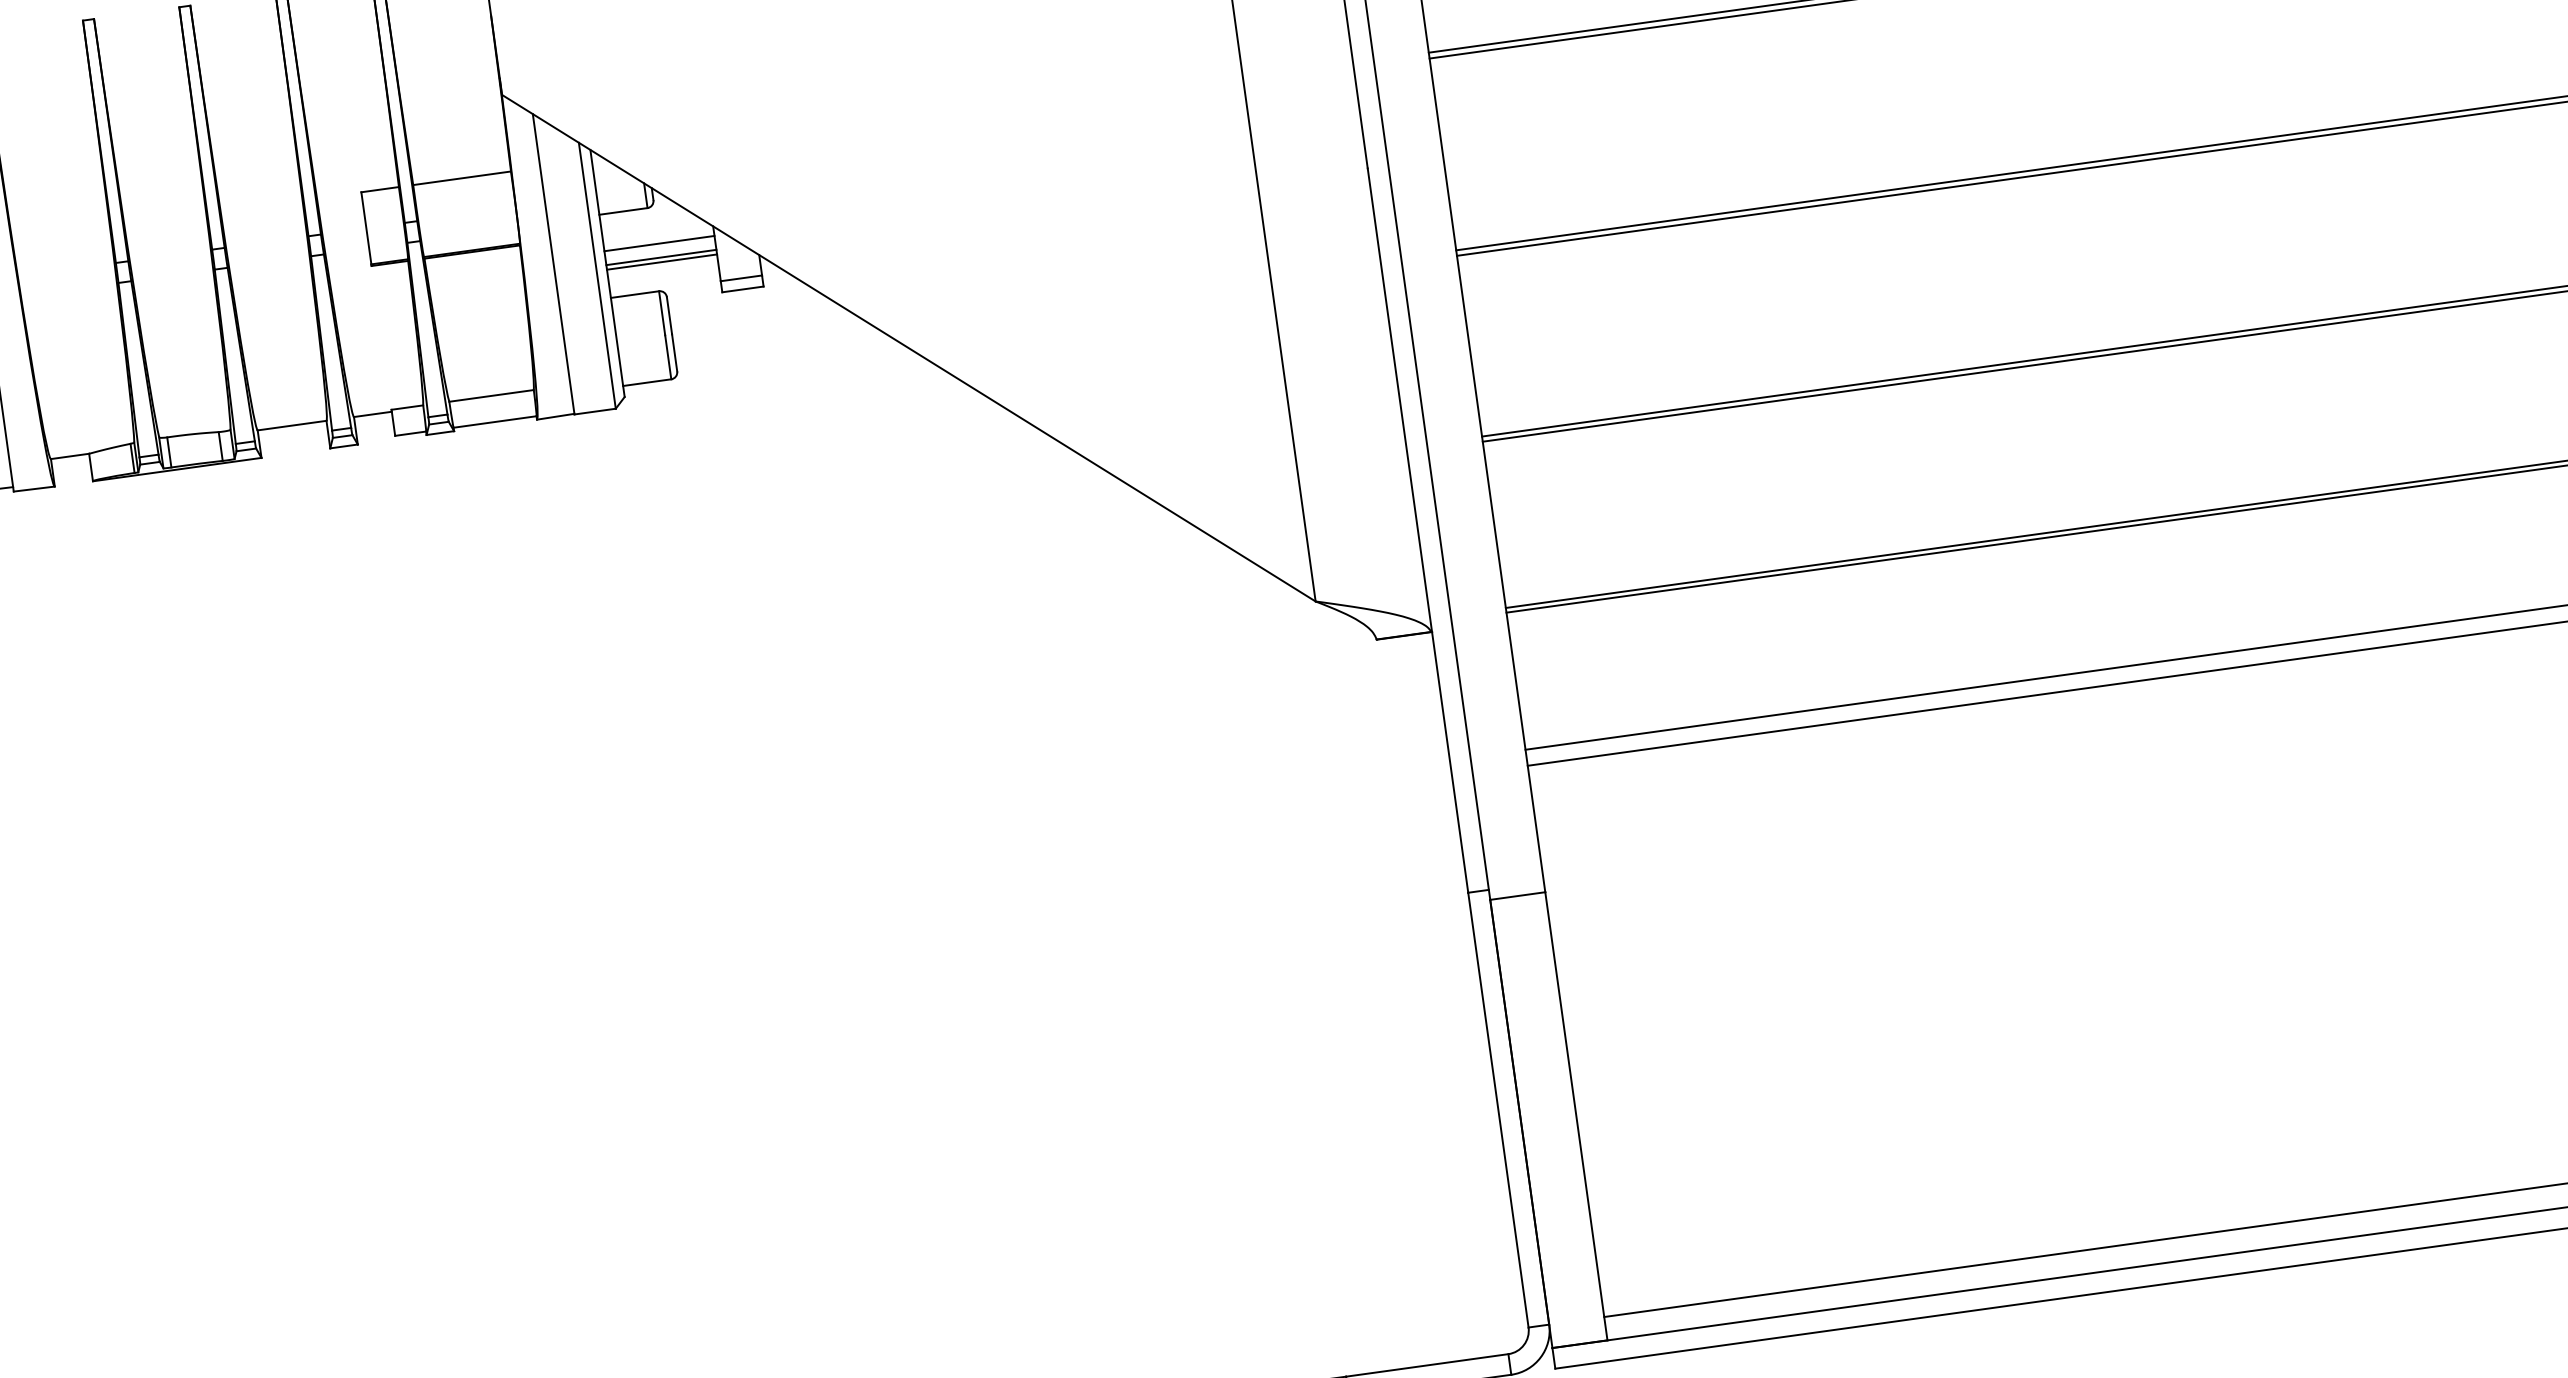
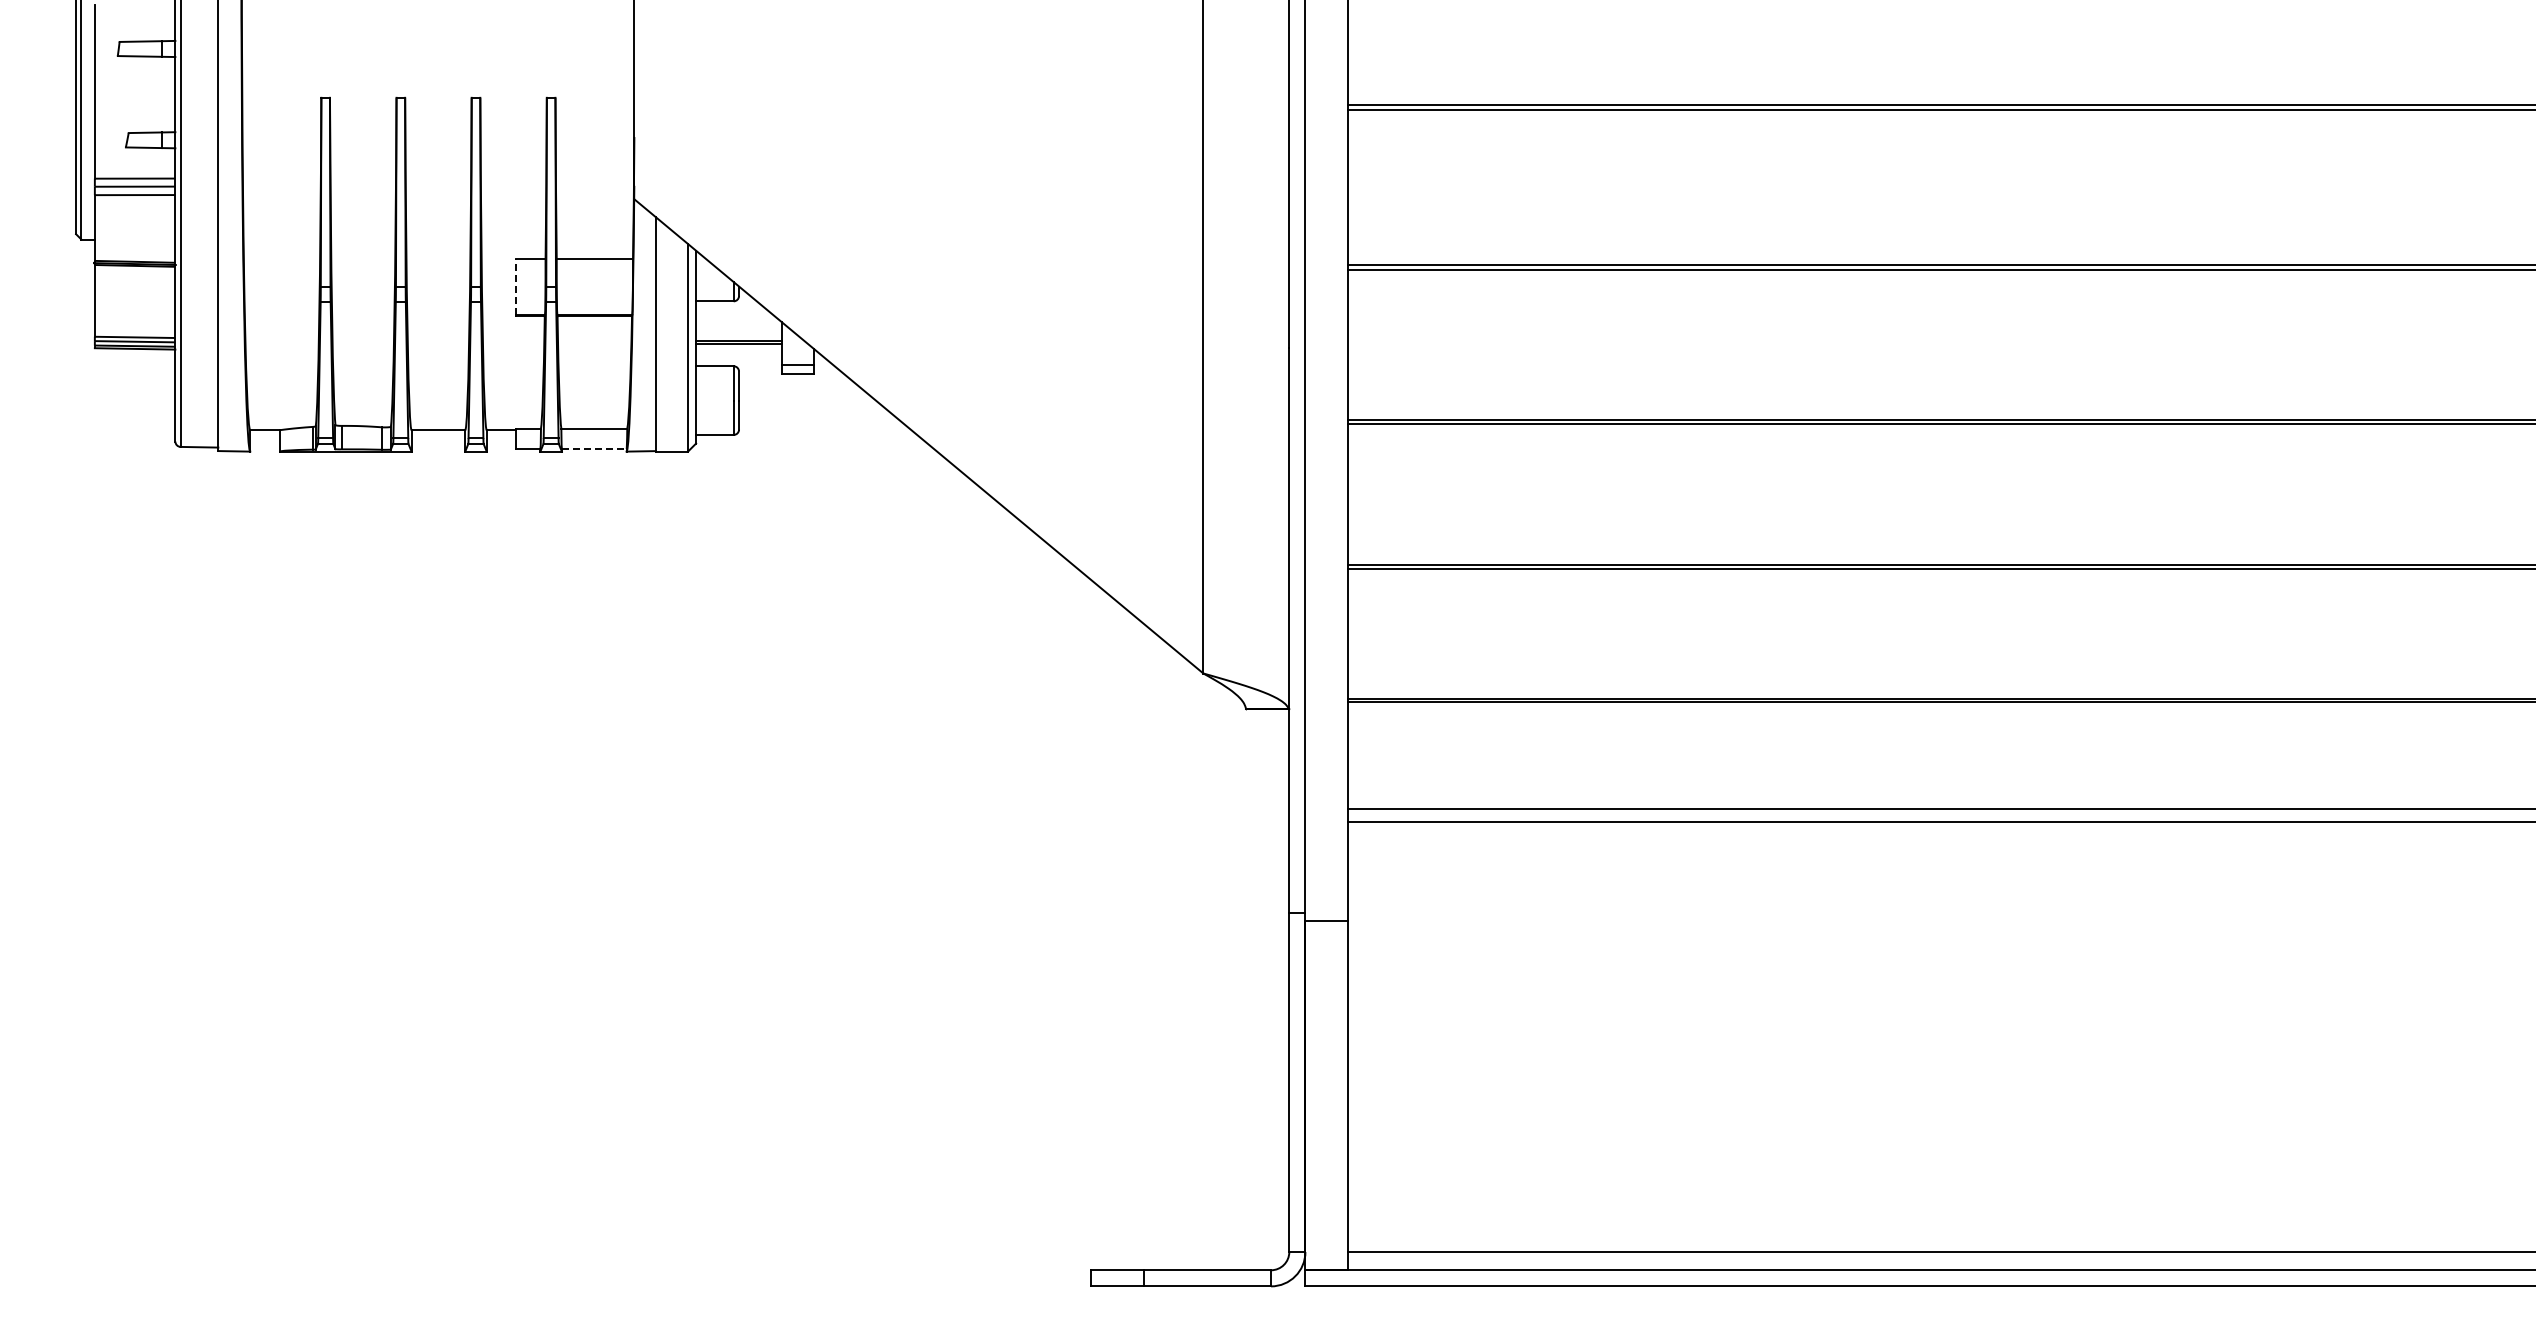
line: (366, 227) -> (516, 286), solid -> dashed
line: (659, 243) -> (739, 329), removed
line: (495, 421) -> (594, 448), solid -> dashed

